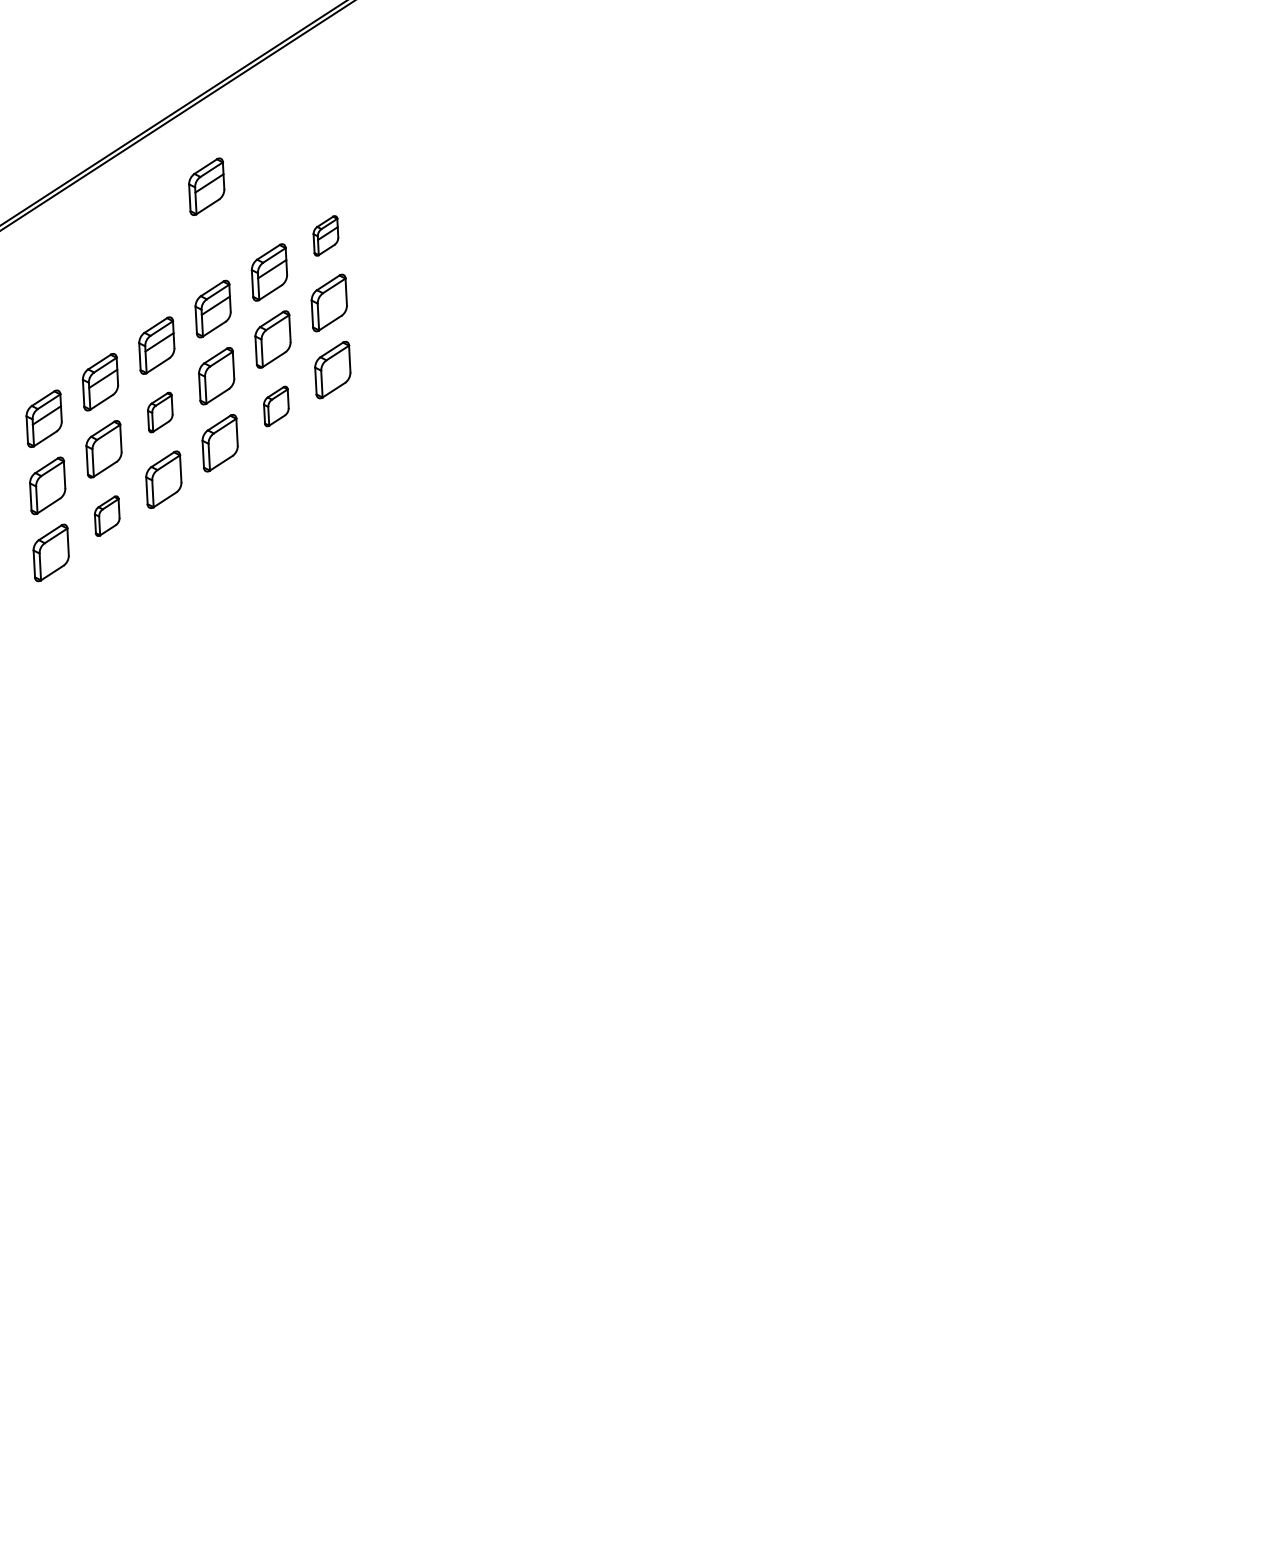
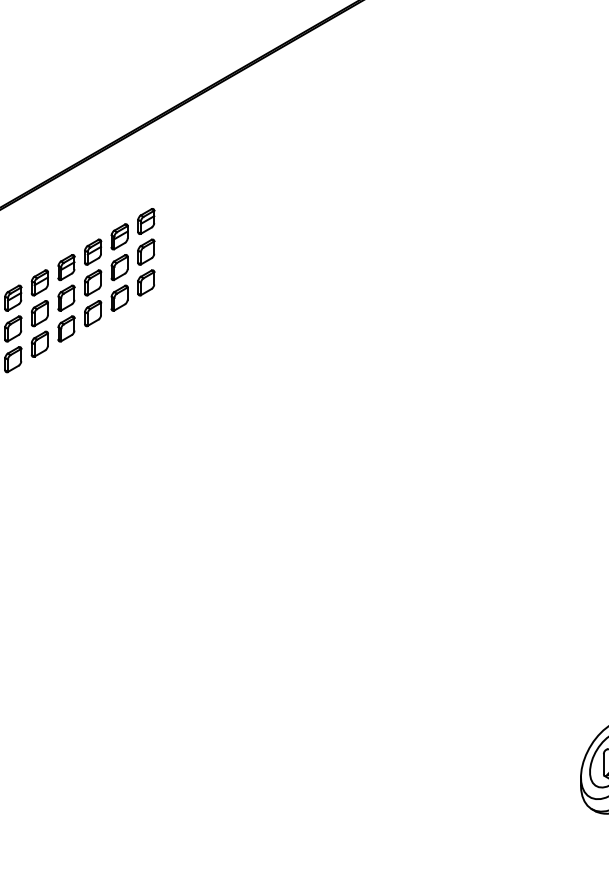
part: (207, 185) -> (93, 195), removed
part: (326, 235) -> (146, 221), size x1.43
part: (276, 405) -> (119, 297), size x1.43
part: (160, 411) -> (66, 297), size x1.43
part: (106, 514) -> (39, 343), size x1.43

